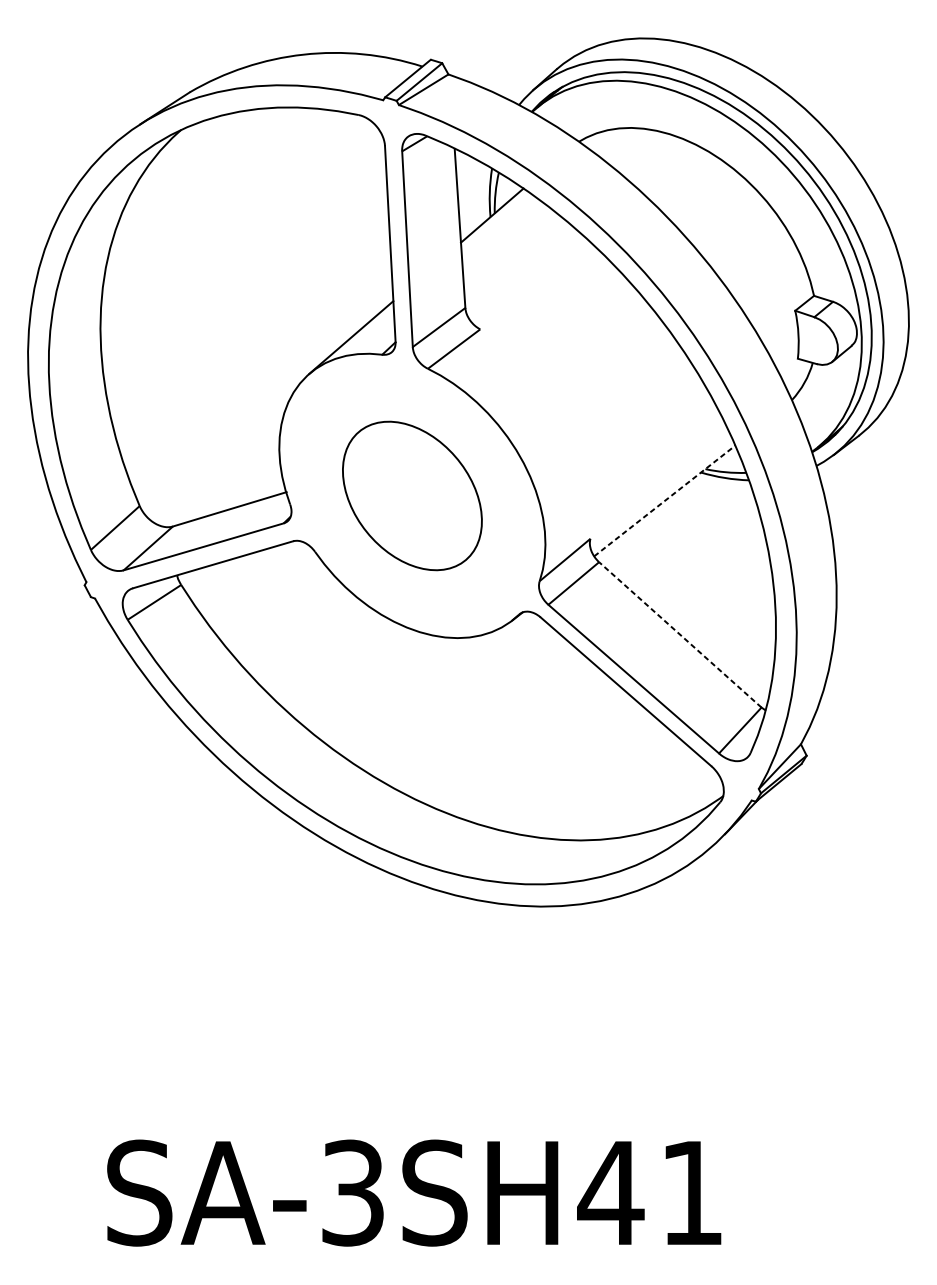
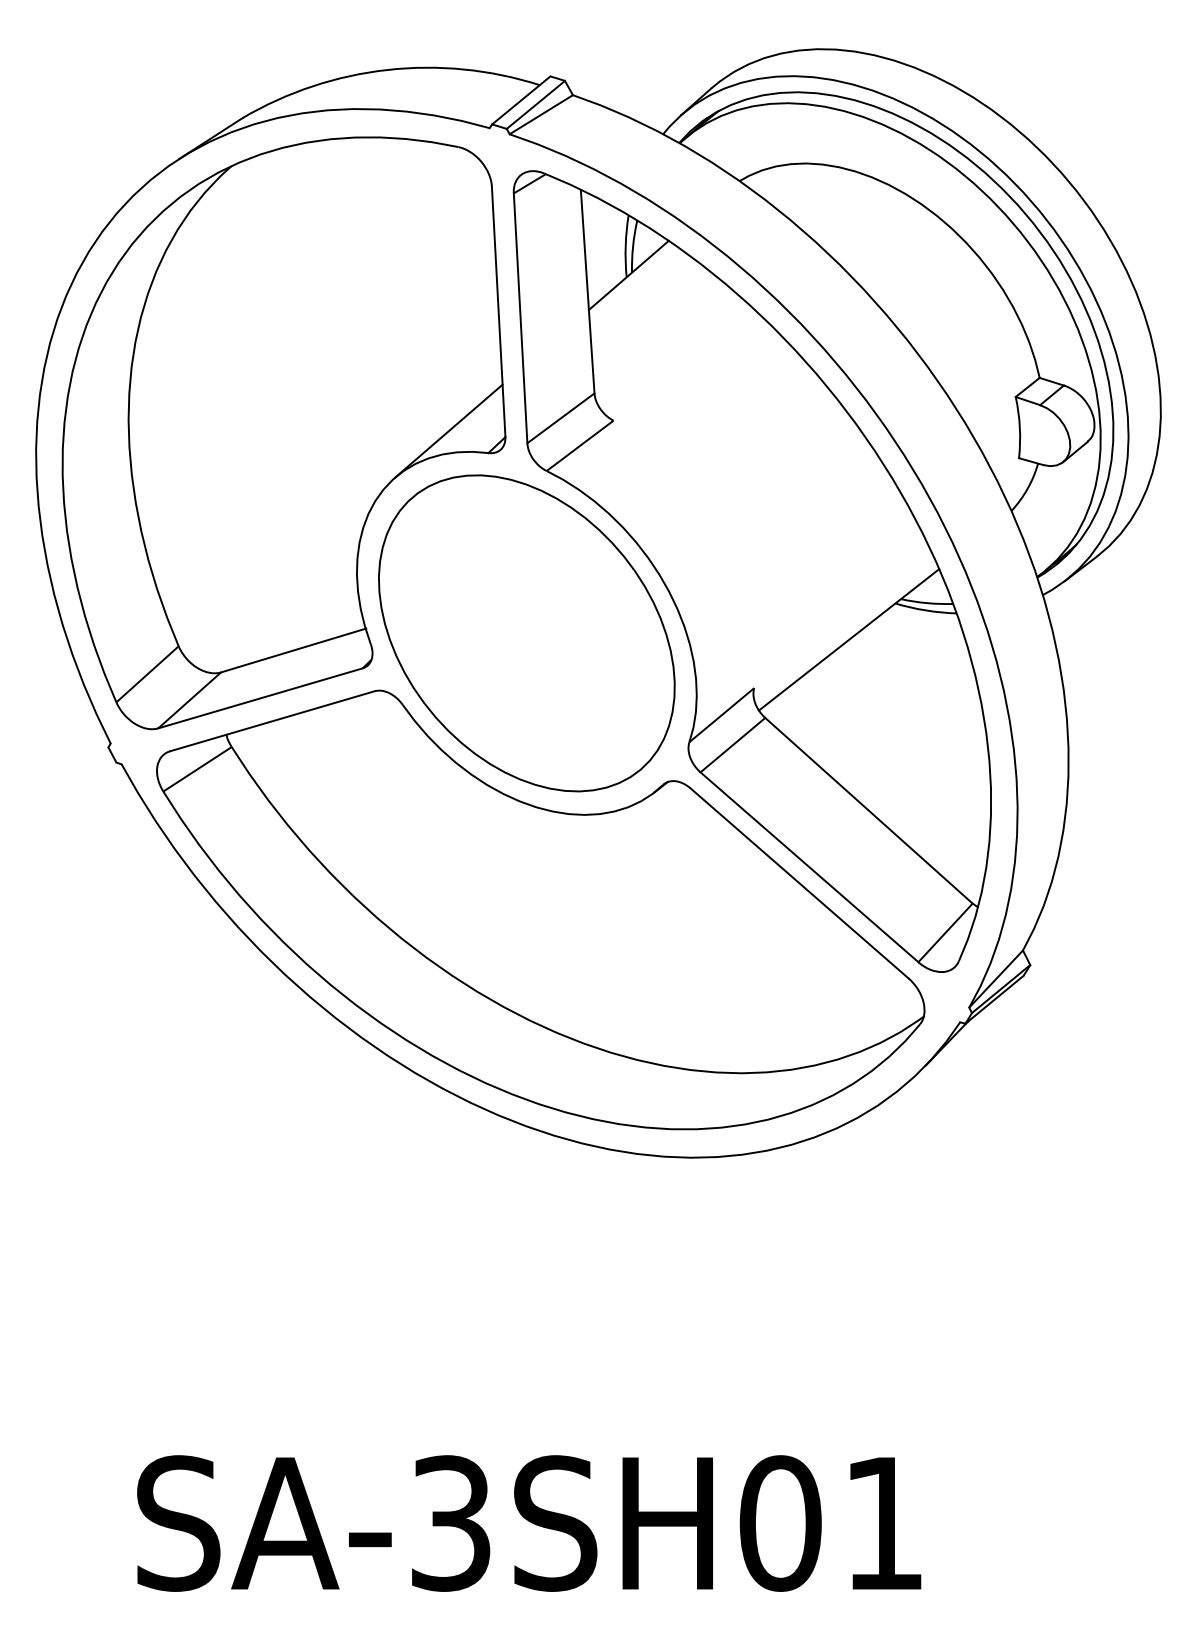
part: (412, 496) -> (526, 633), size x1.67
line: (665, 500) -> (849, 639), dashed -> solid
line: (679, 634) -> (868, 810), dashed -> solid
text: (611, 1193) -> (780, 1523), SA-3SH41 -> SA-3SH01

